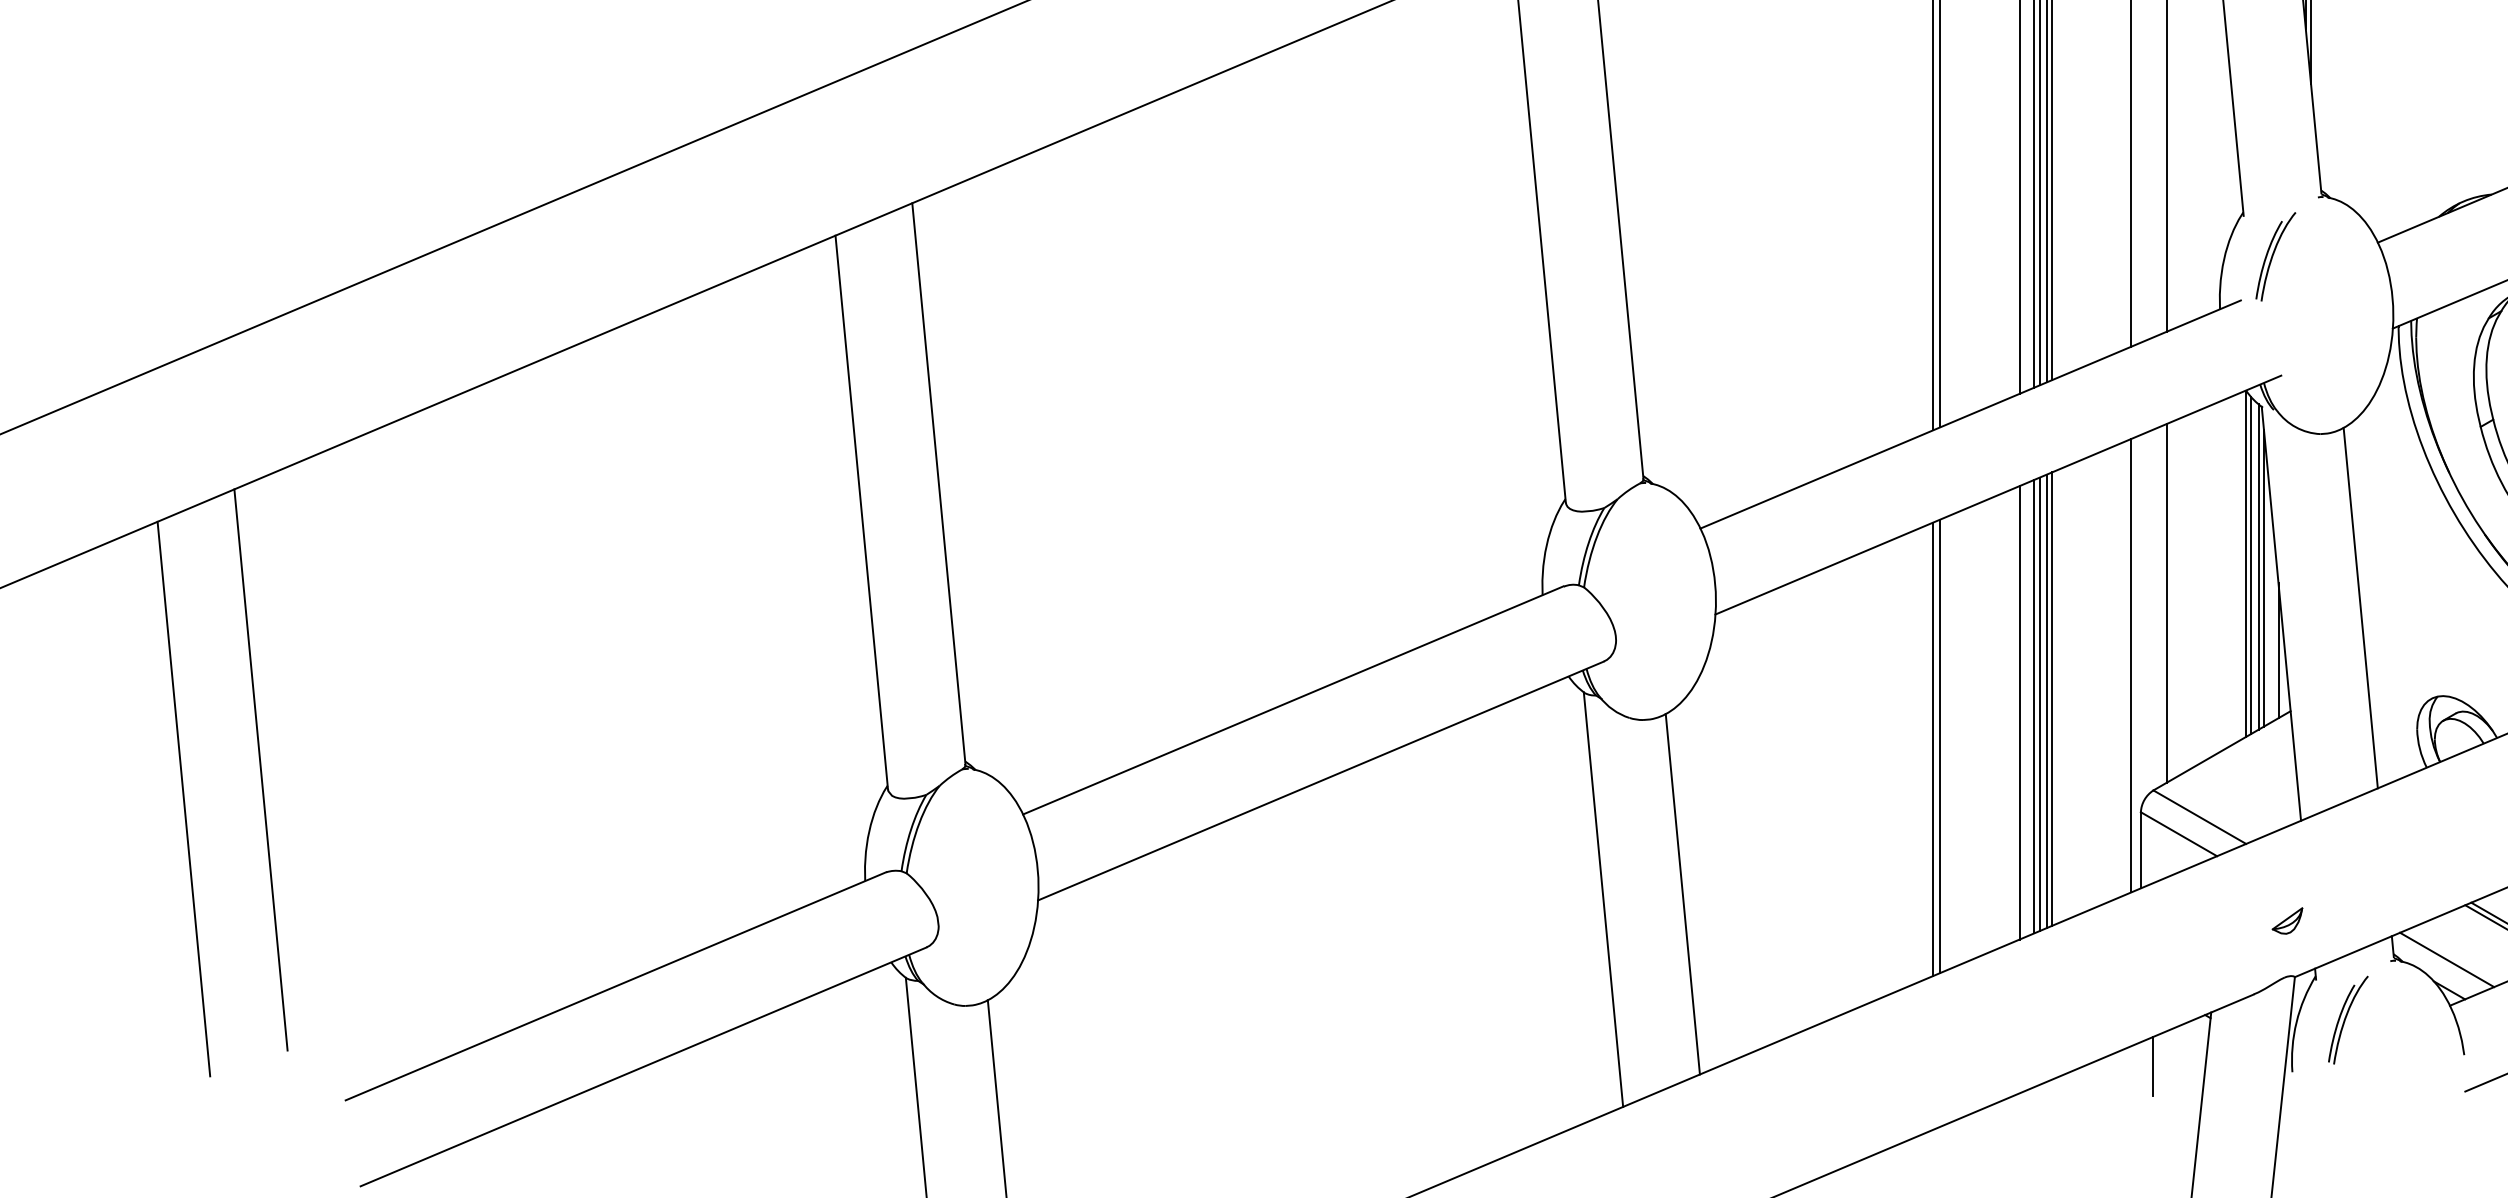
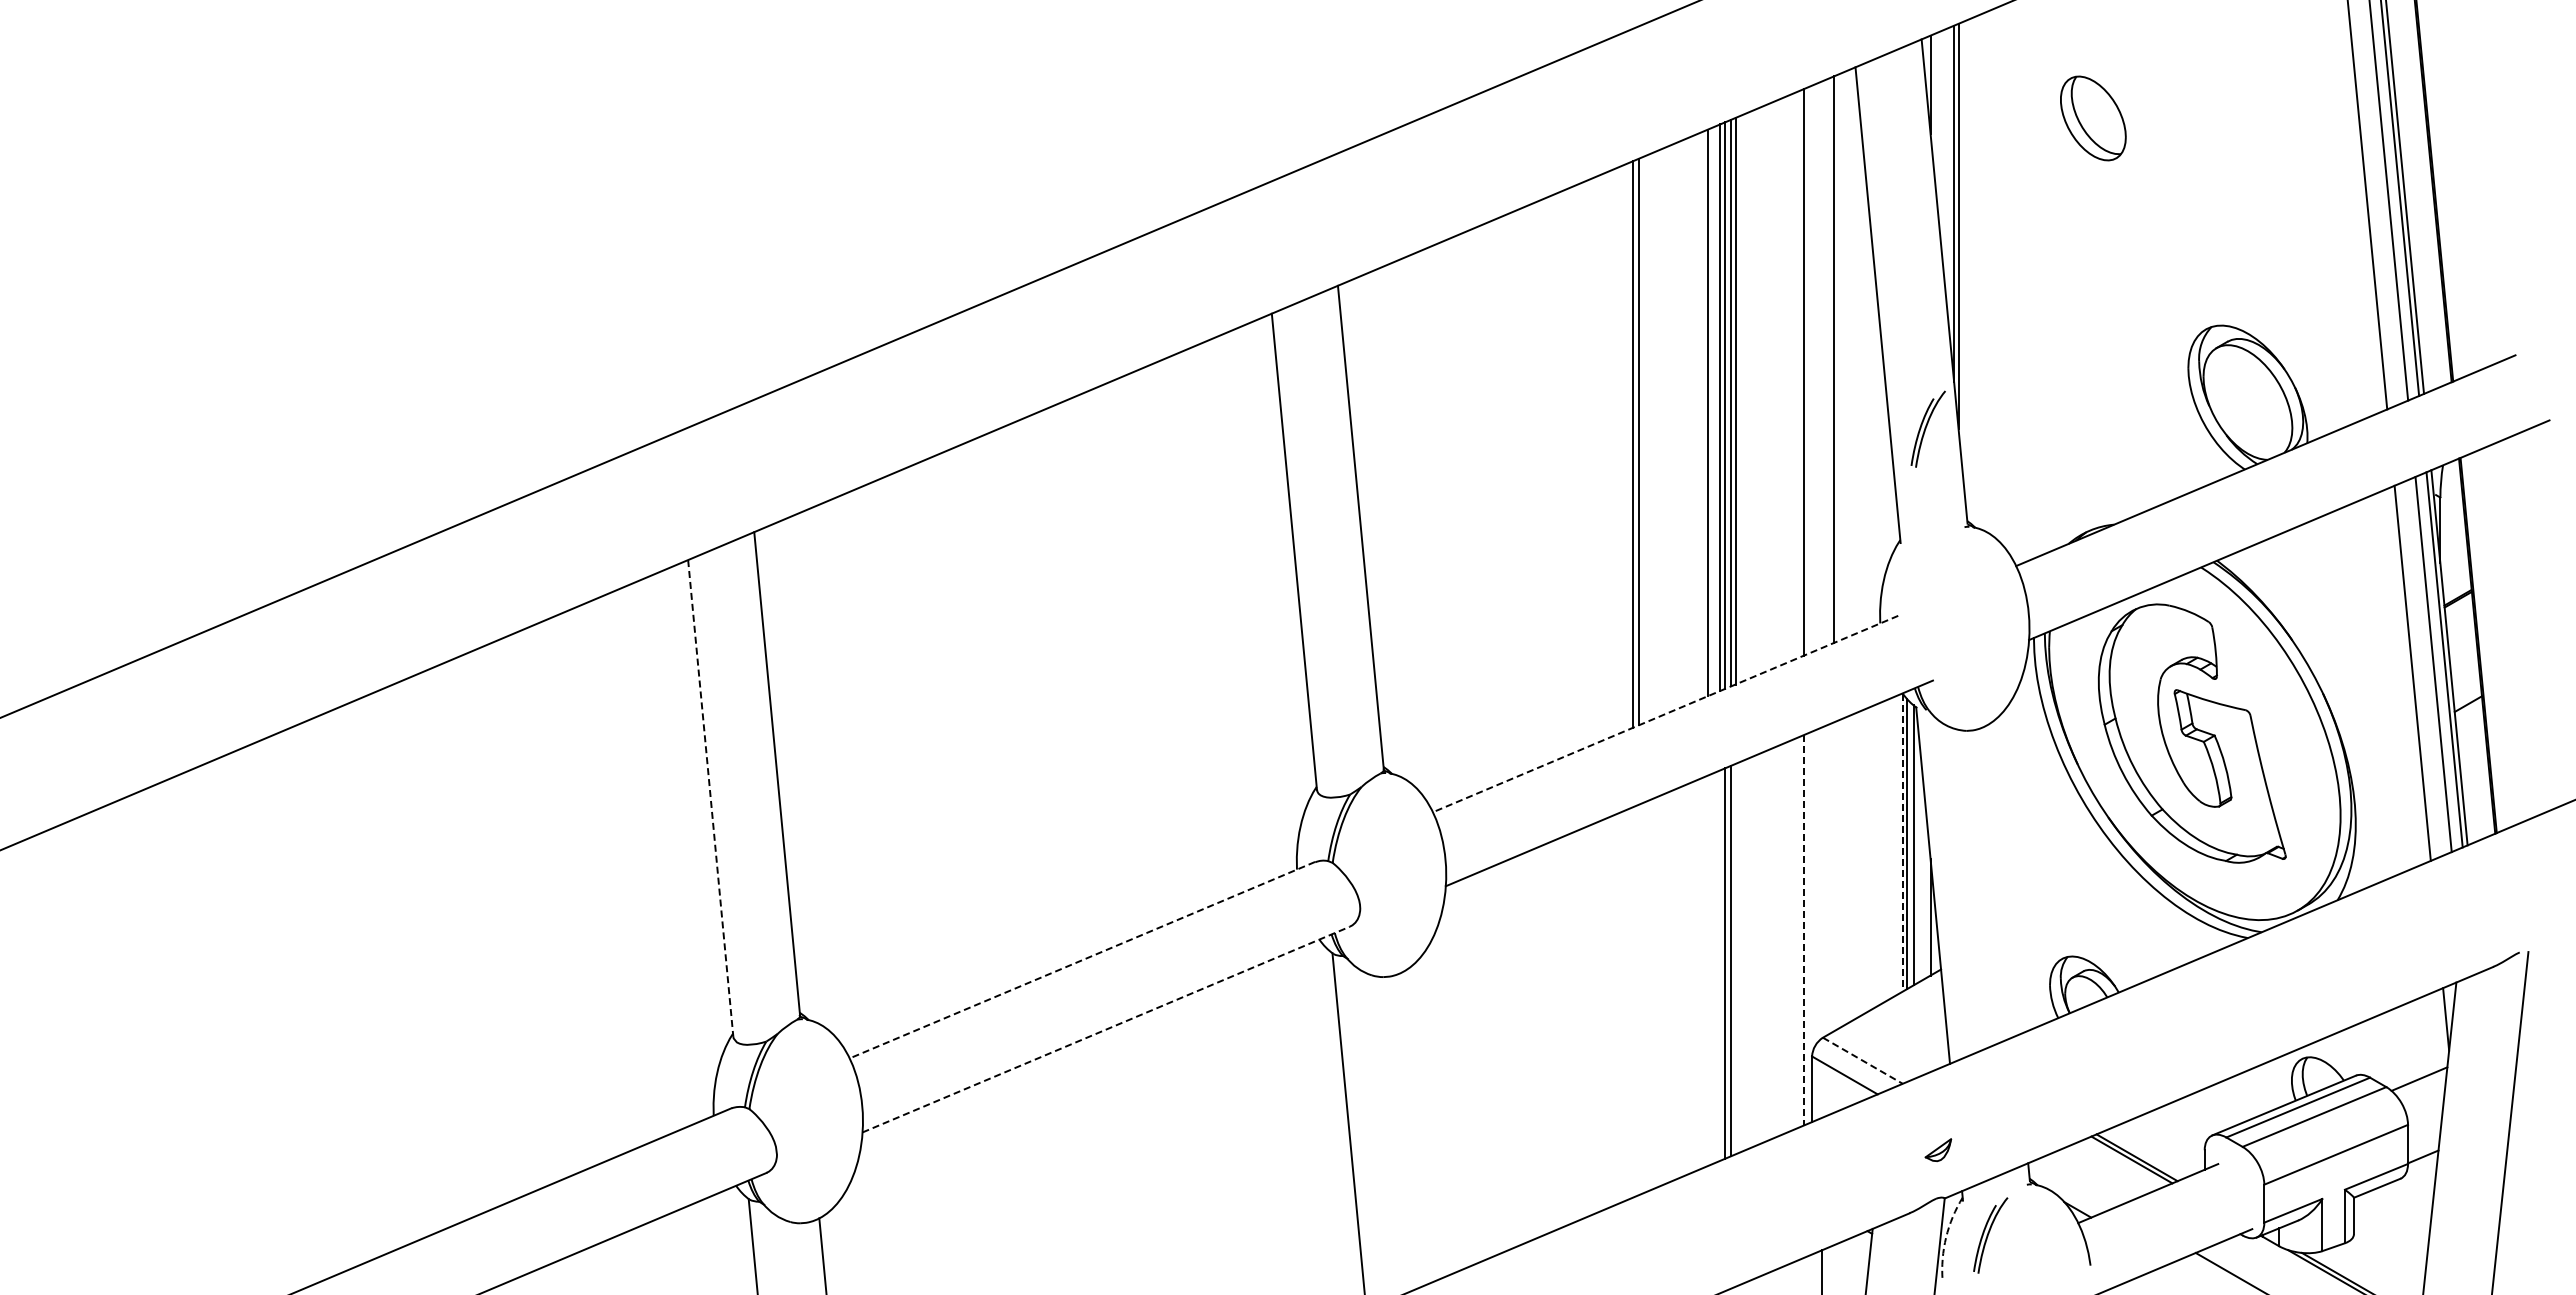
part: (2274, 255) -> (1927, 428), moved
line: (1970, 415) -> (1665, 714), solid -> dashed
line: (861, 512) -> (710, 798), solid -> dashed
line: (2245, 563) -> (1902, 842), solid -> dashed
line: (2264, 577) -> (1918, 854), removed
line: (2166, 603) -> (1834, 876), removed
line: (2360, 607) -> (2001, 880), removed
line: (2132, 665) -> (1804, 930), solid -> dashed
line: (2051, 698) -> (1735, 958), removed
line: (1293, 700) -> (1082, 960), solid -> dashed
line: (2034, 706) -> (1720, 965), removed
line: (2019, 712) -> (1707, 970), removed
line: (1940, 746) -> (1639, 999), removed
line: (1932, 749) -> (1632, 1002), removed
line: (261, 769) -> (193, 1019), removed
line: (1321, 780) -> (1106, 1029), solid -> dashed
line: (183, 798) -> (126, 1044), removed
line: (2200, 818) -> (1863, 1061), solid -> dashed
line: (1682, 893) -> (1417, 1126), removed
line: (2446, 959) -> (2075, 1183), removed
arc: (2296, 1022) -> (1946, 1237), solid -> dashed

